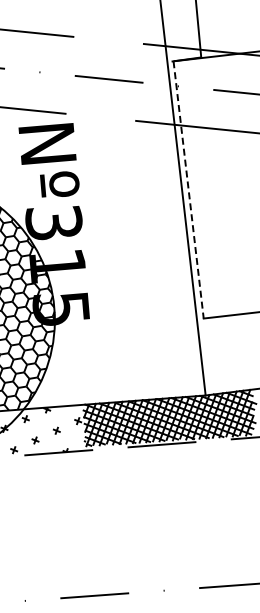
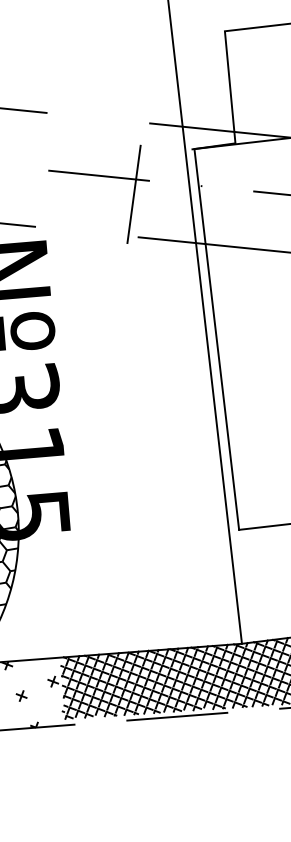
line: (132, 91) -> (133, 193), added
line: (188, 190) -> (216, 340), dashed -> solid

